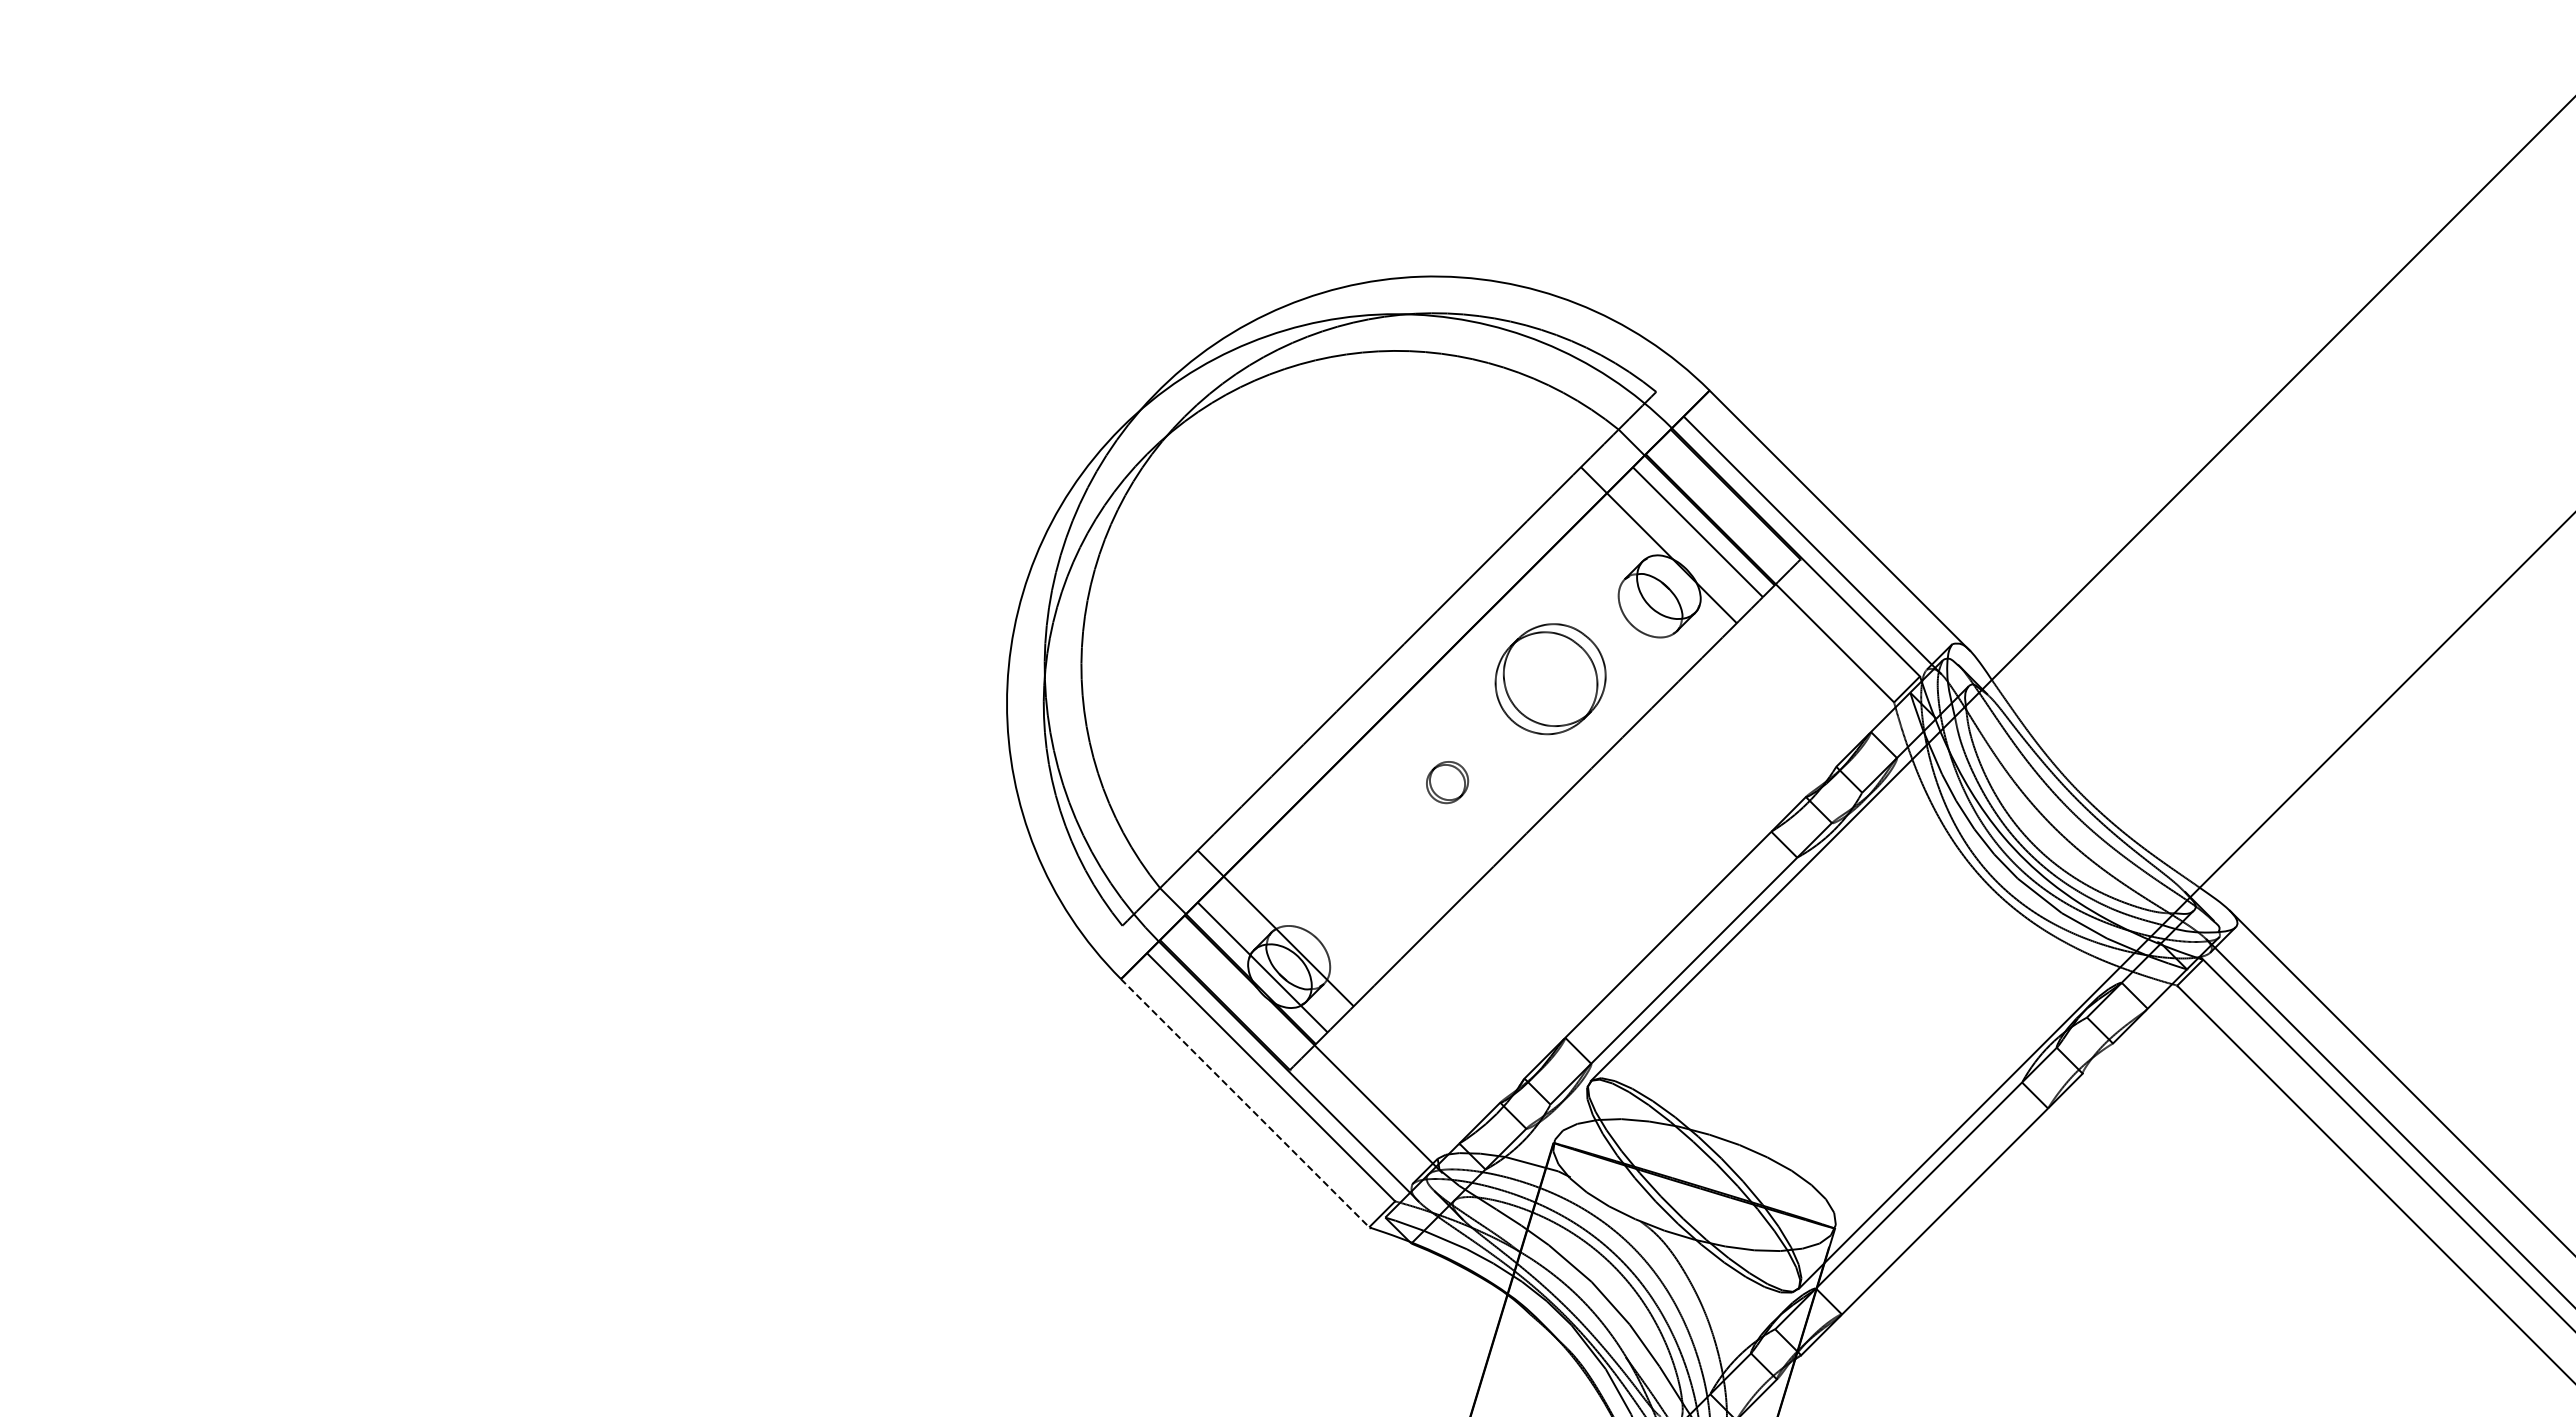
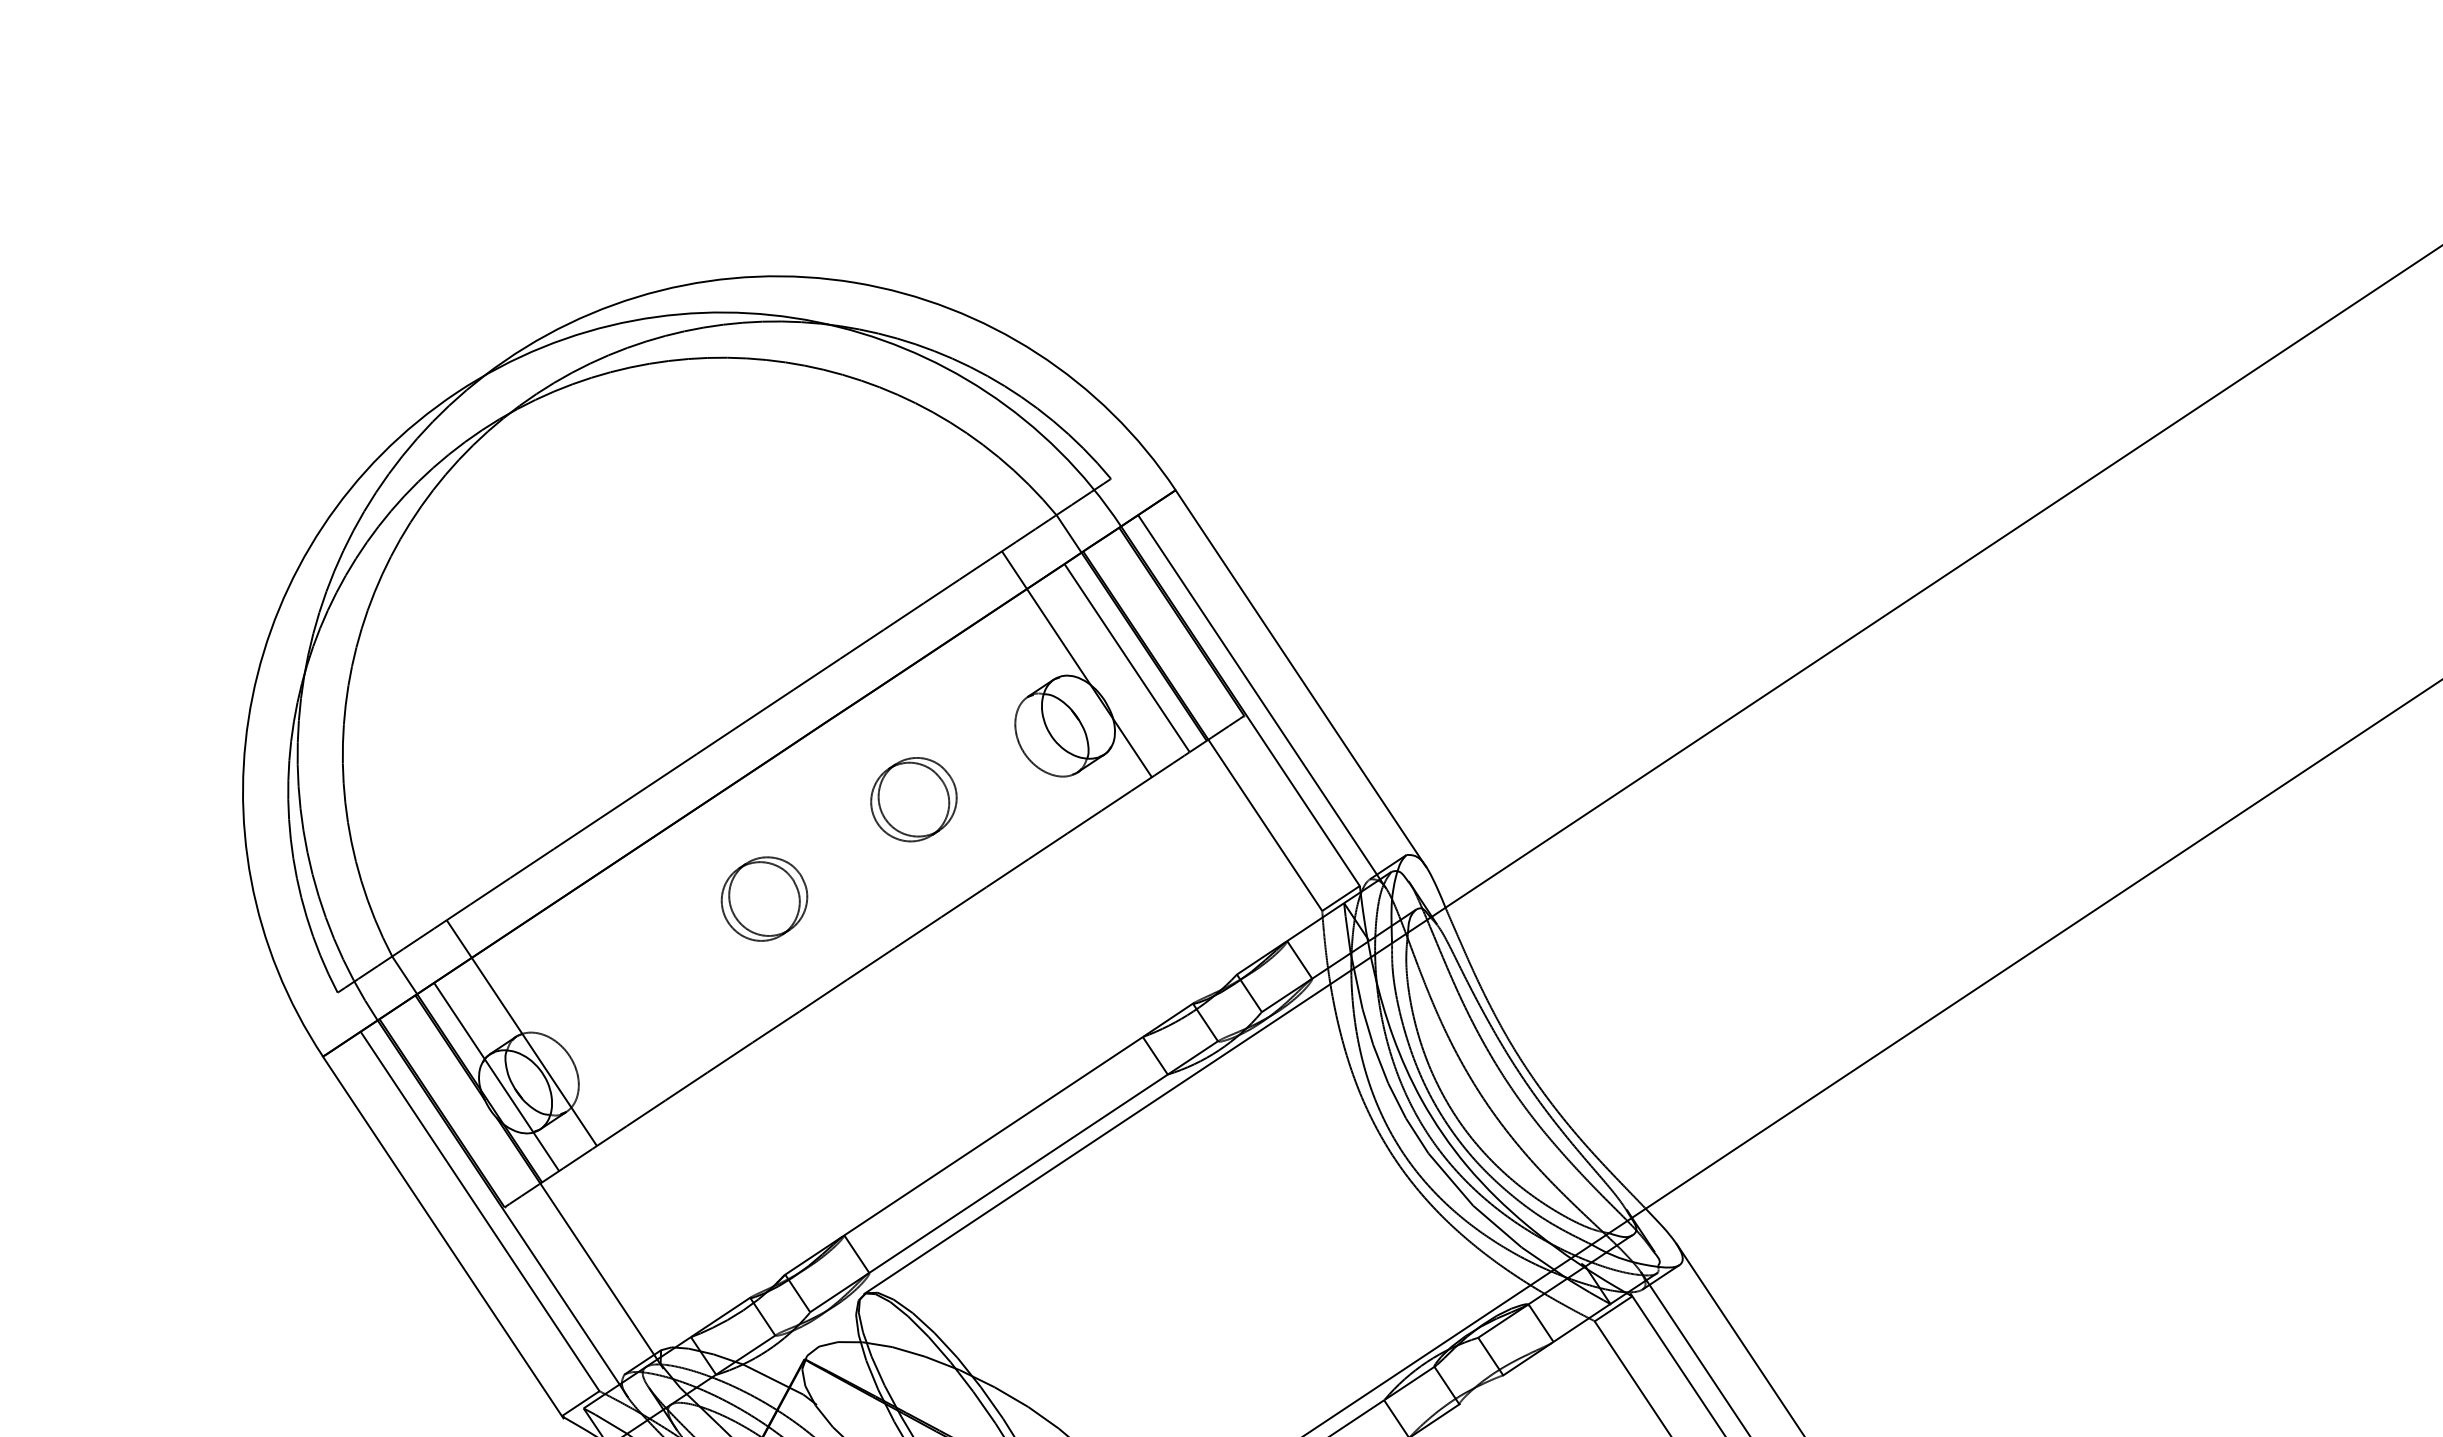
part: (1550, 679) -> (913, 799), size x0.62
part: (1447, 782) -> (764, 898), size x1.67
line: (1245, 1103) -> (442, 1236), dashed -> solid

